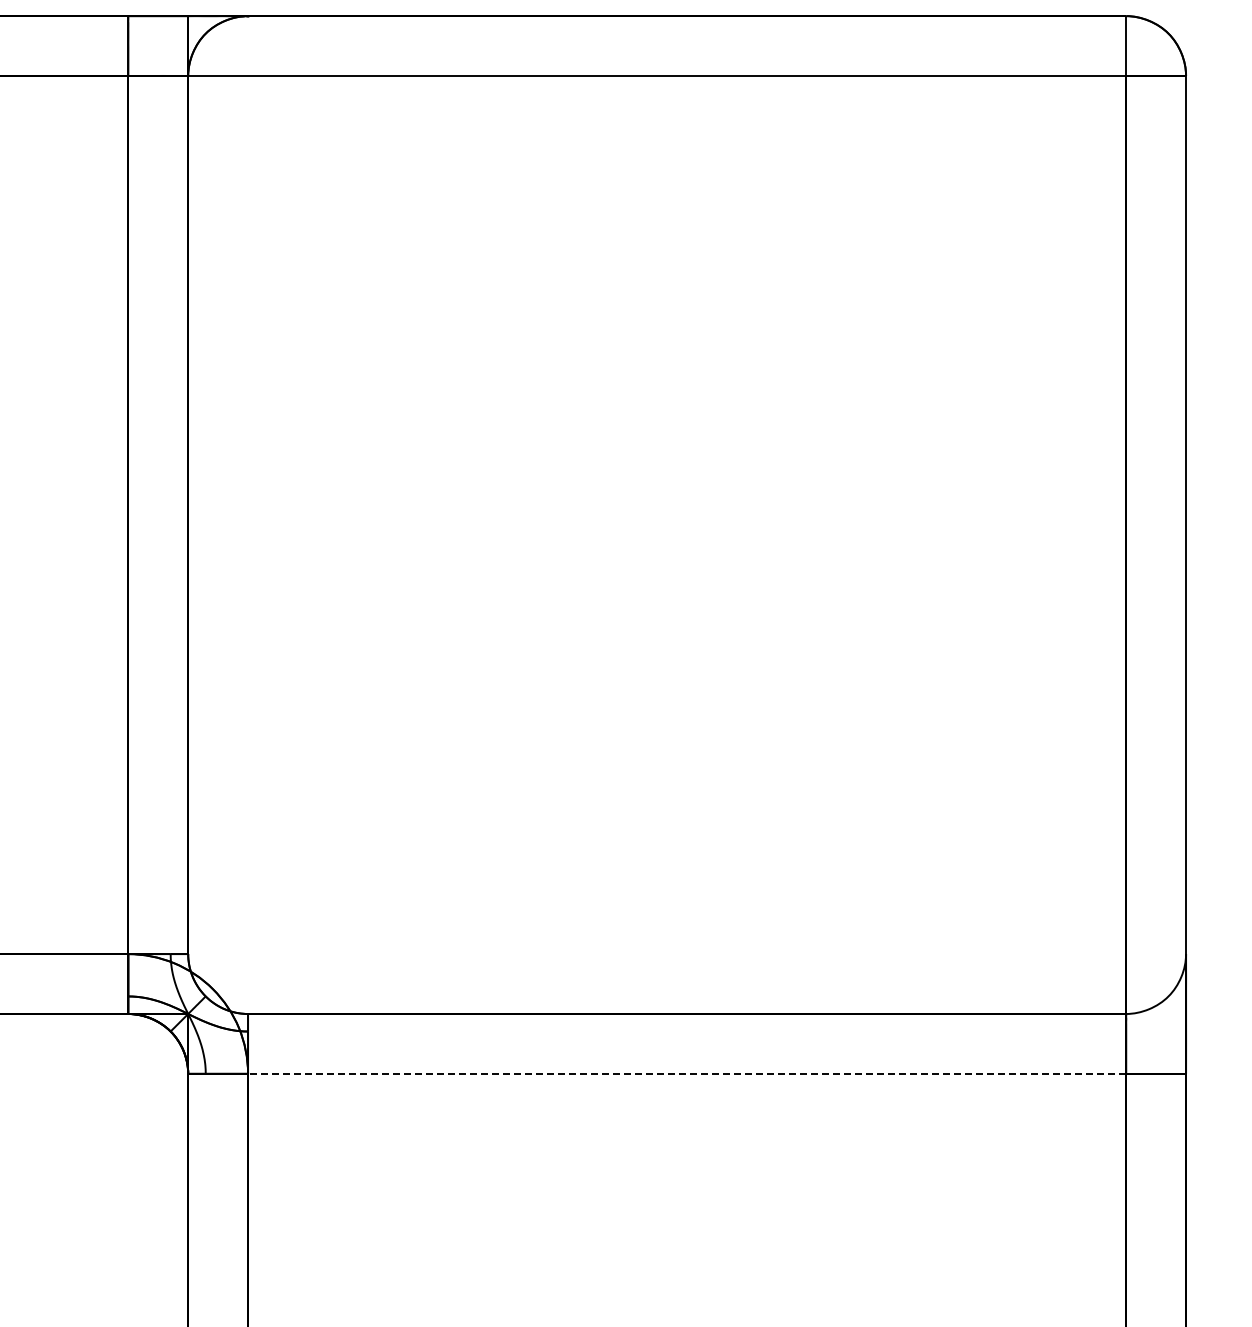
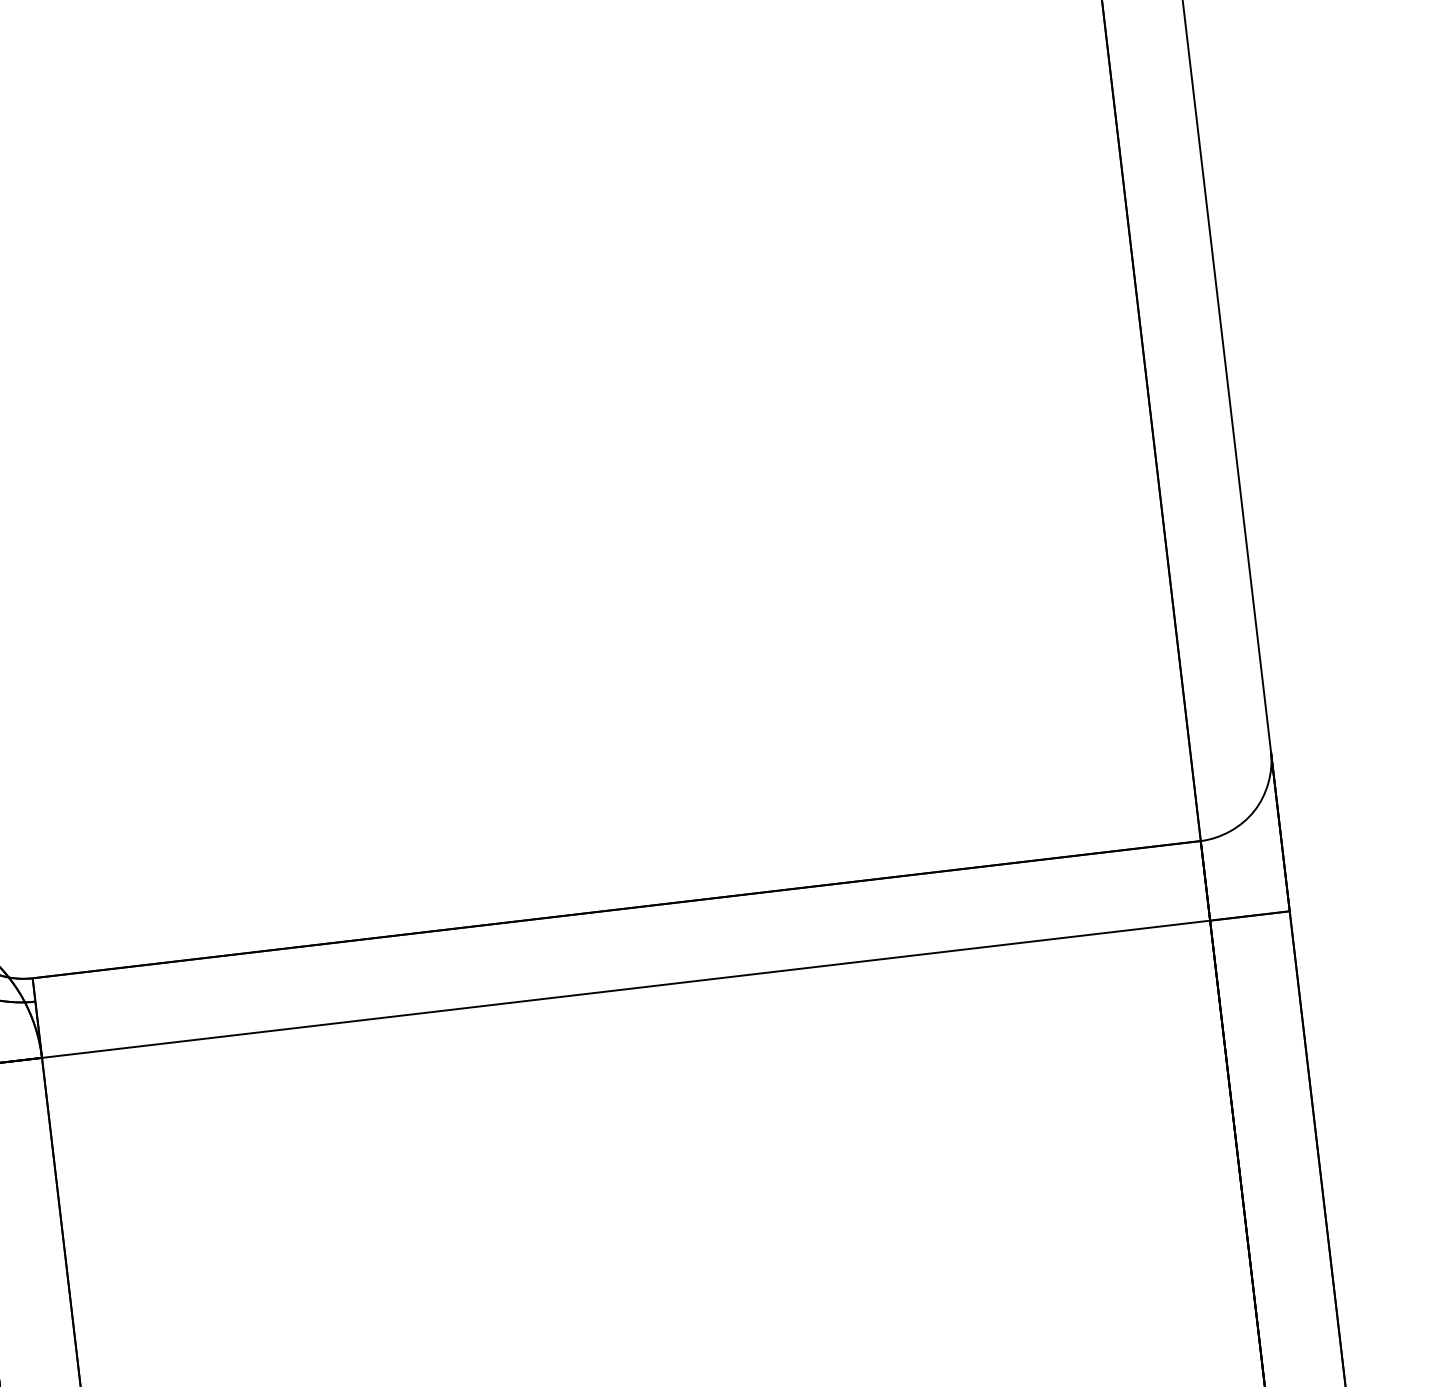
line: (686, 1073) -> (625, 988), dashed -> solid

